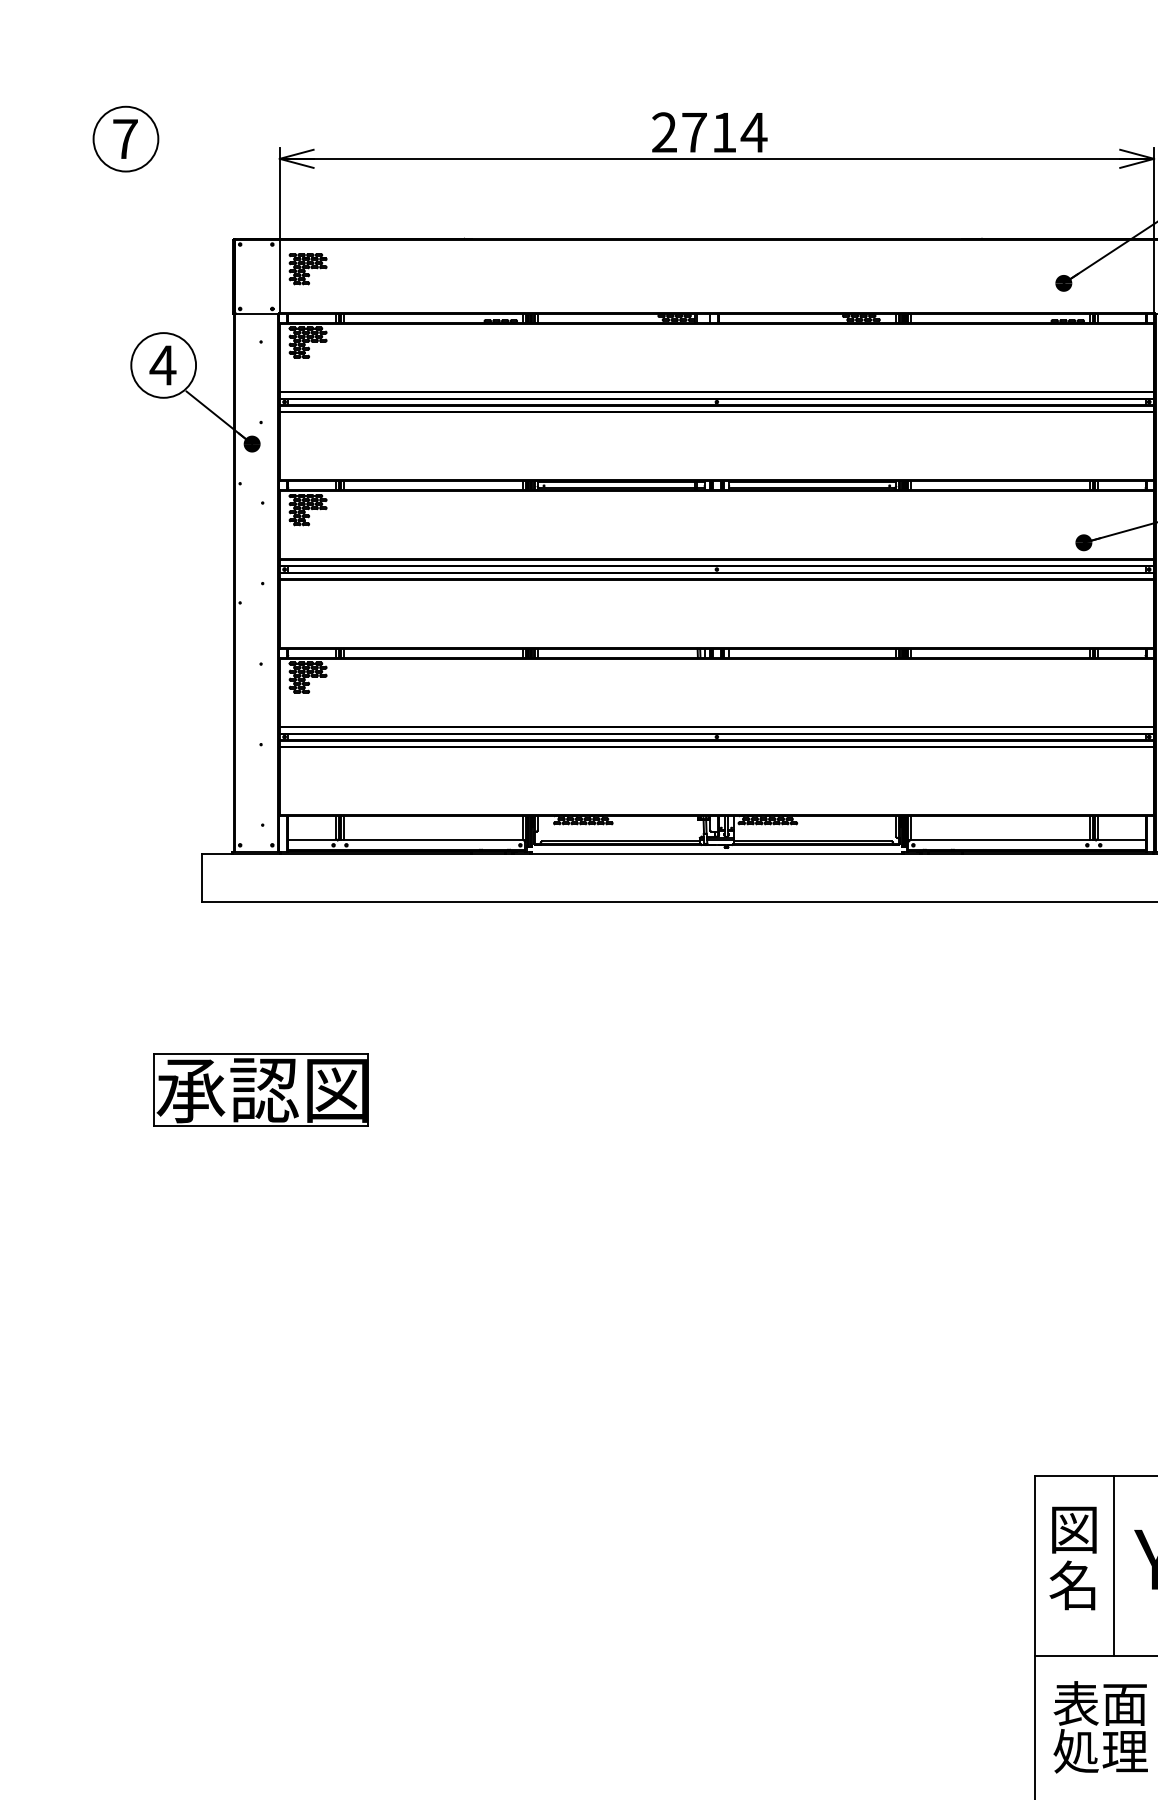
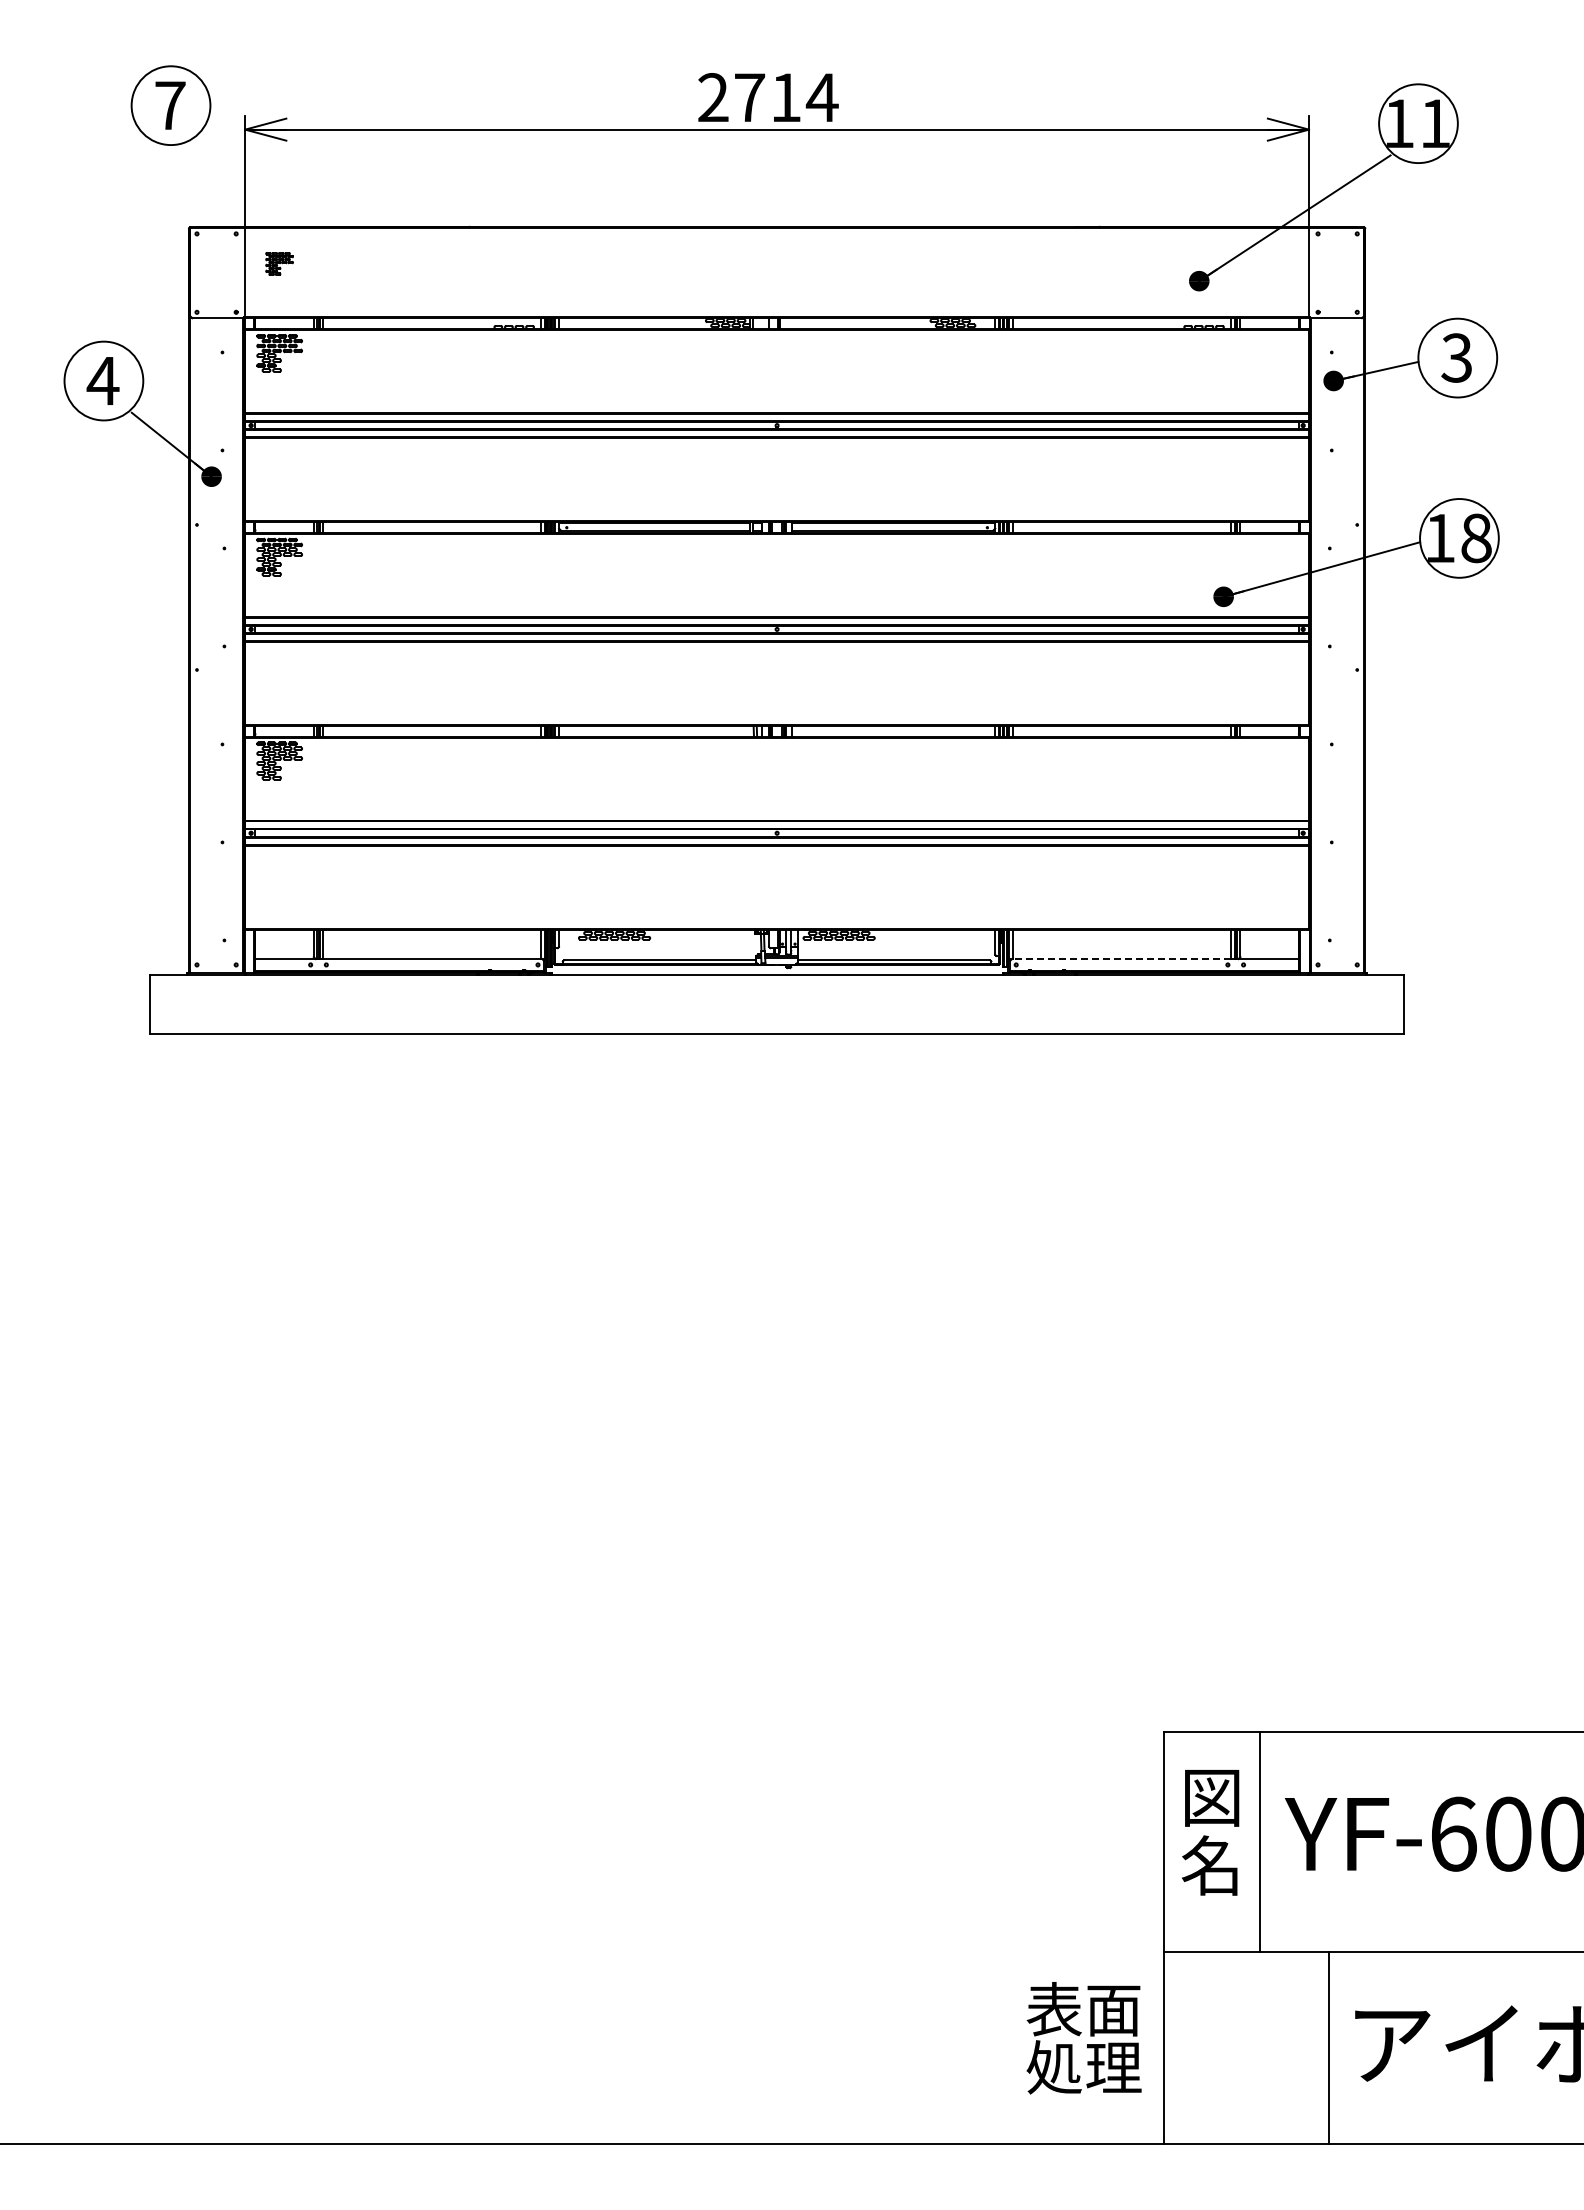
part: (125, 139) -> (170, 105), moved
part: (307, 268) -> (279, 263), size x0.6
line: (1000, 840) -> (1122, 959), solid -> dashed
part: (261, 1089) -> (222, 1262), removed
text: (1100, 1727) -> (1083, 2038), moved

